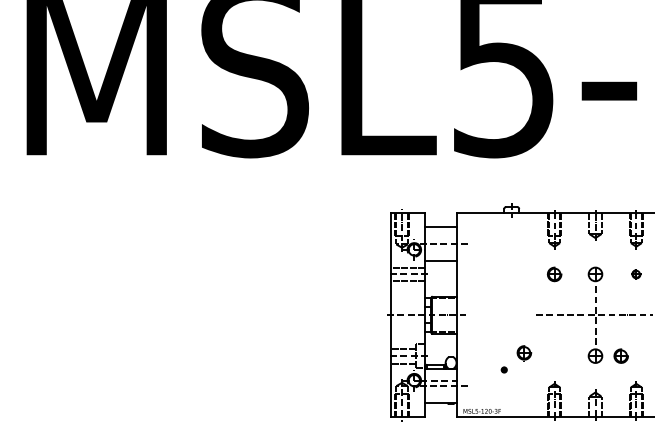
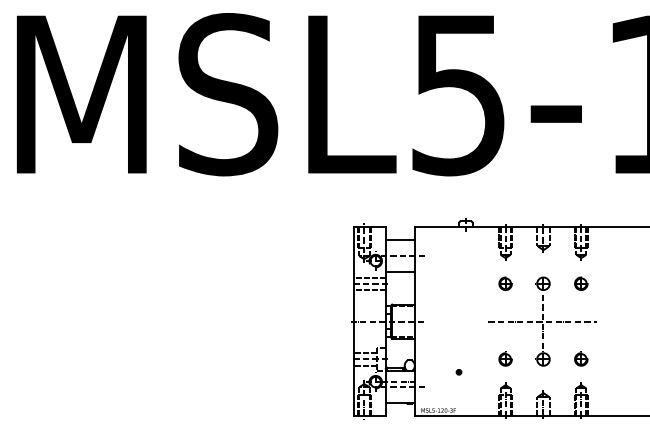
part: (636, 274) -> (581, 283), size x1.67
part: (524, 351) -> (505, 358), moved
part: (621, 355) -> (581, 358), moved

